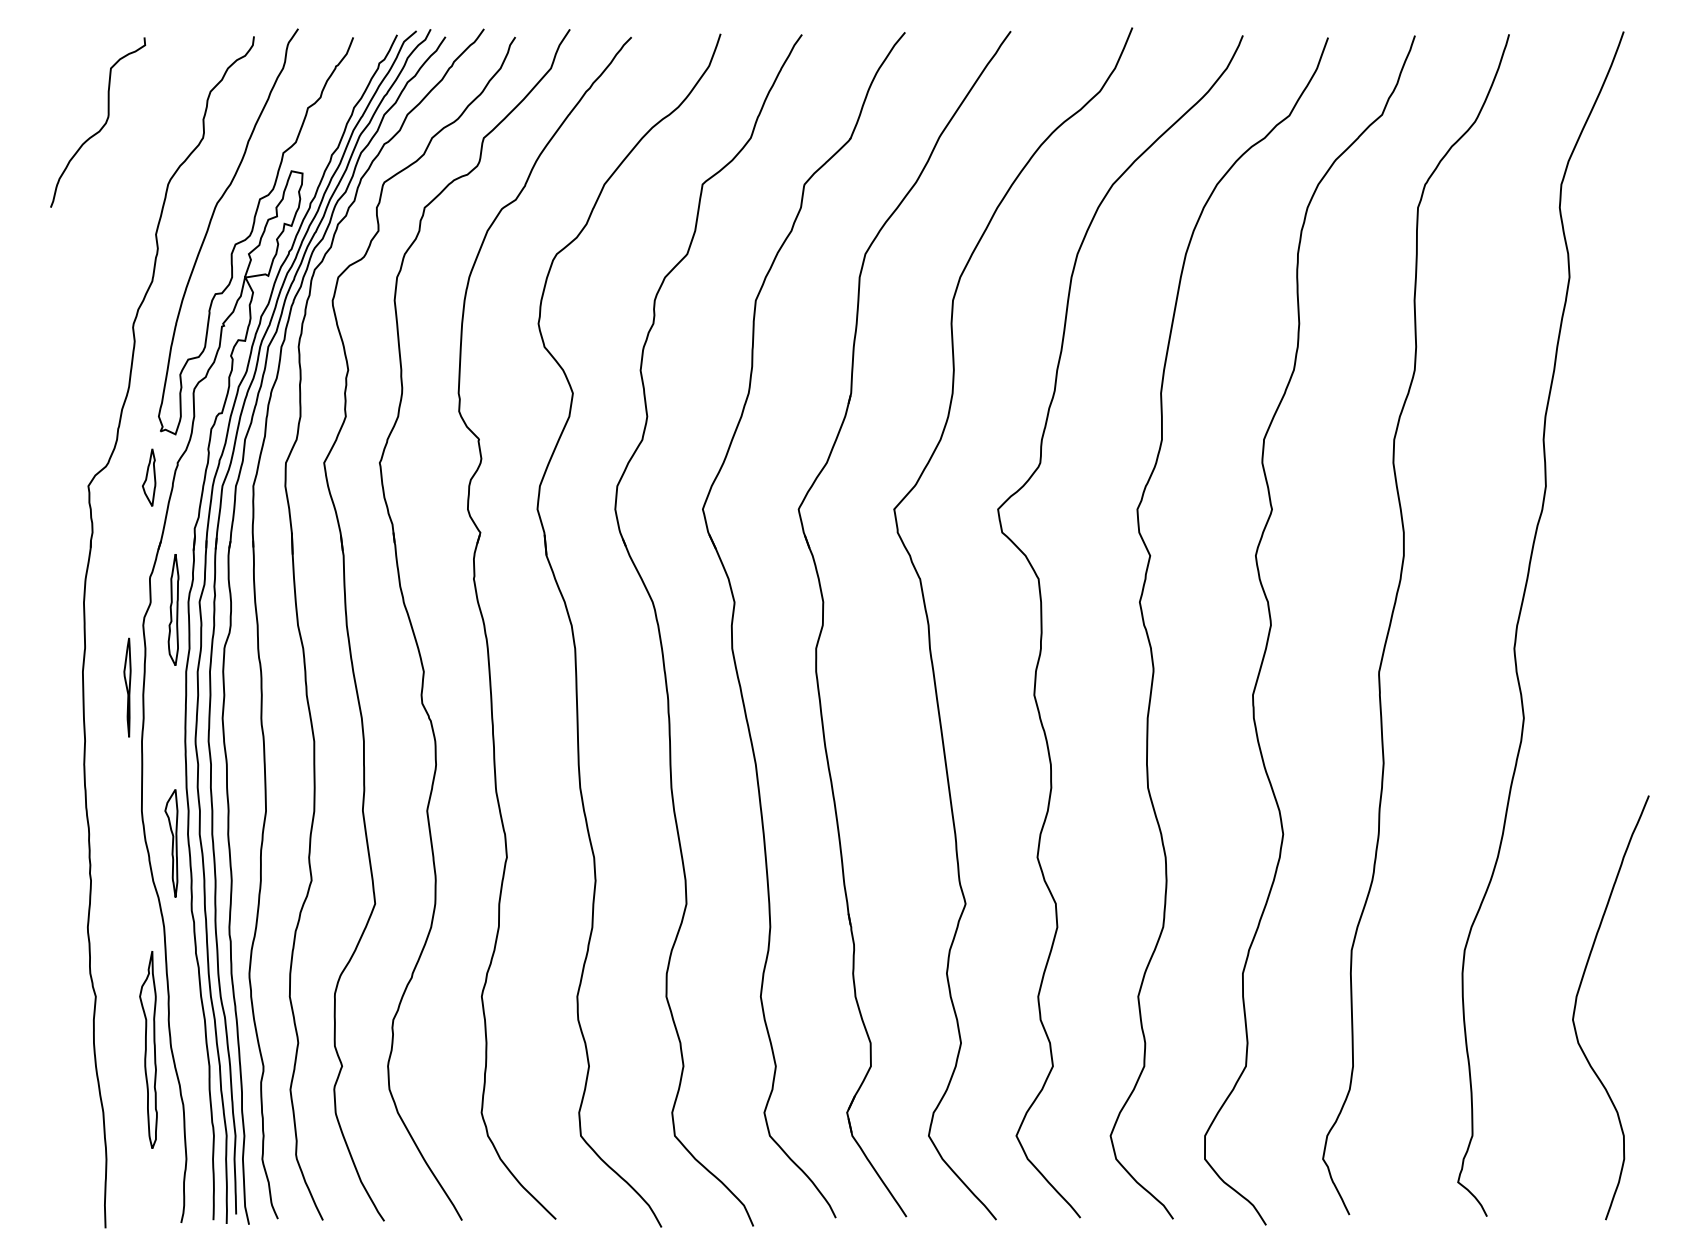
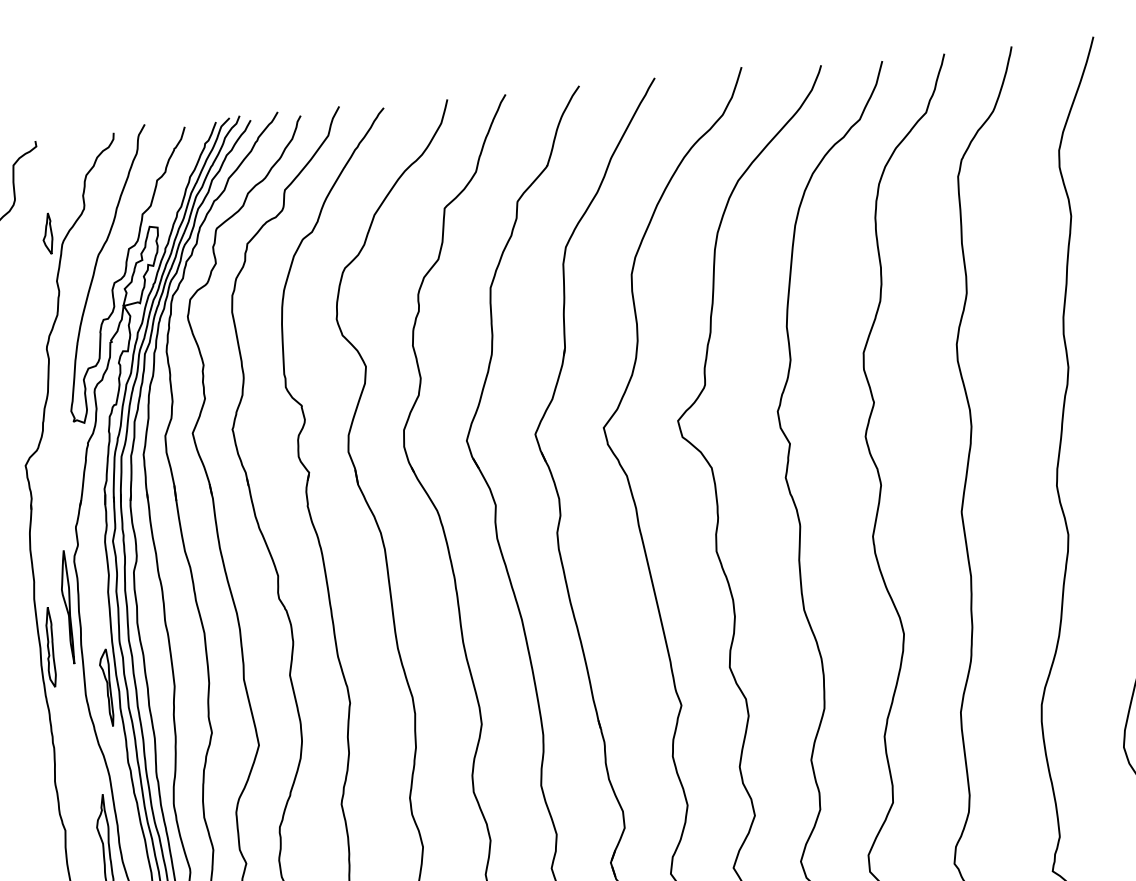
part: (149, 477) -> (47, 233), moved
part: (173, 609) -> (50, 647), moved
part: (127, 687) -> (67, 607), size x1.6
part: (171, 843) -> (106, 688), moved

